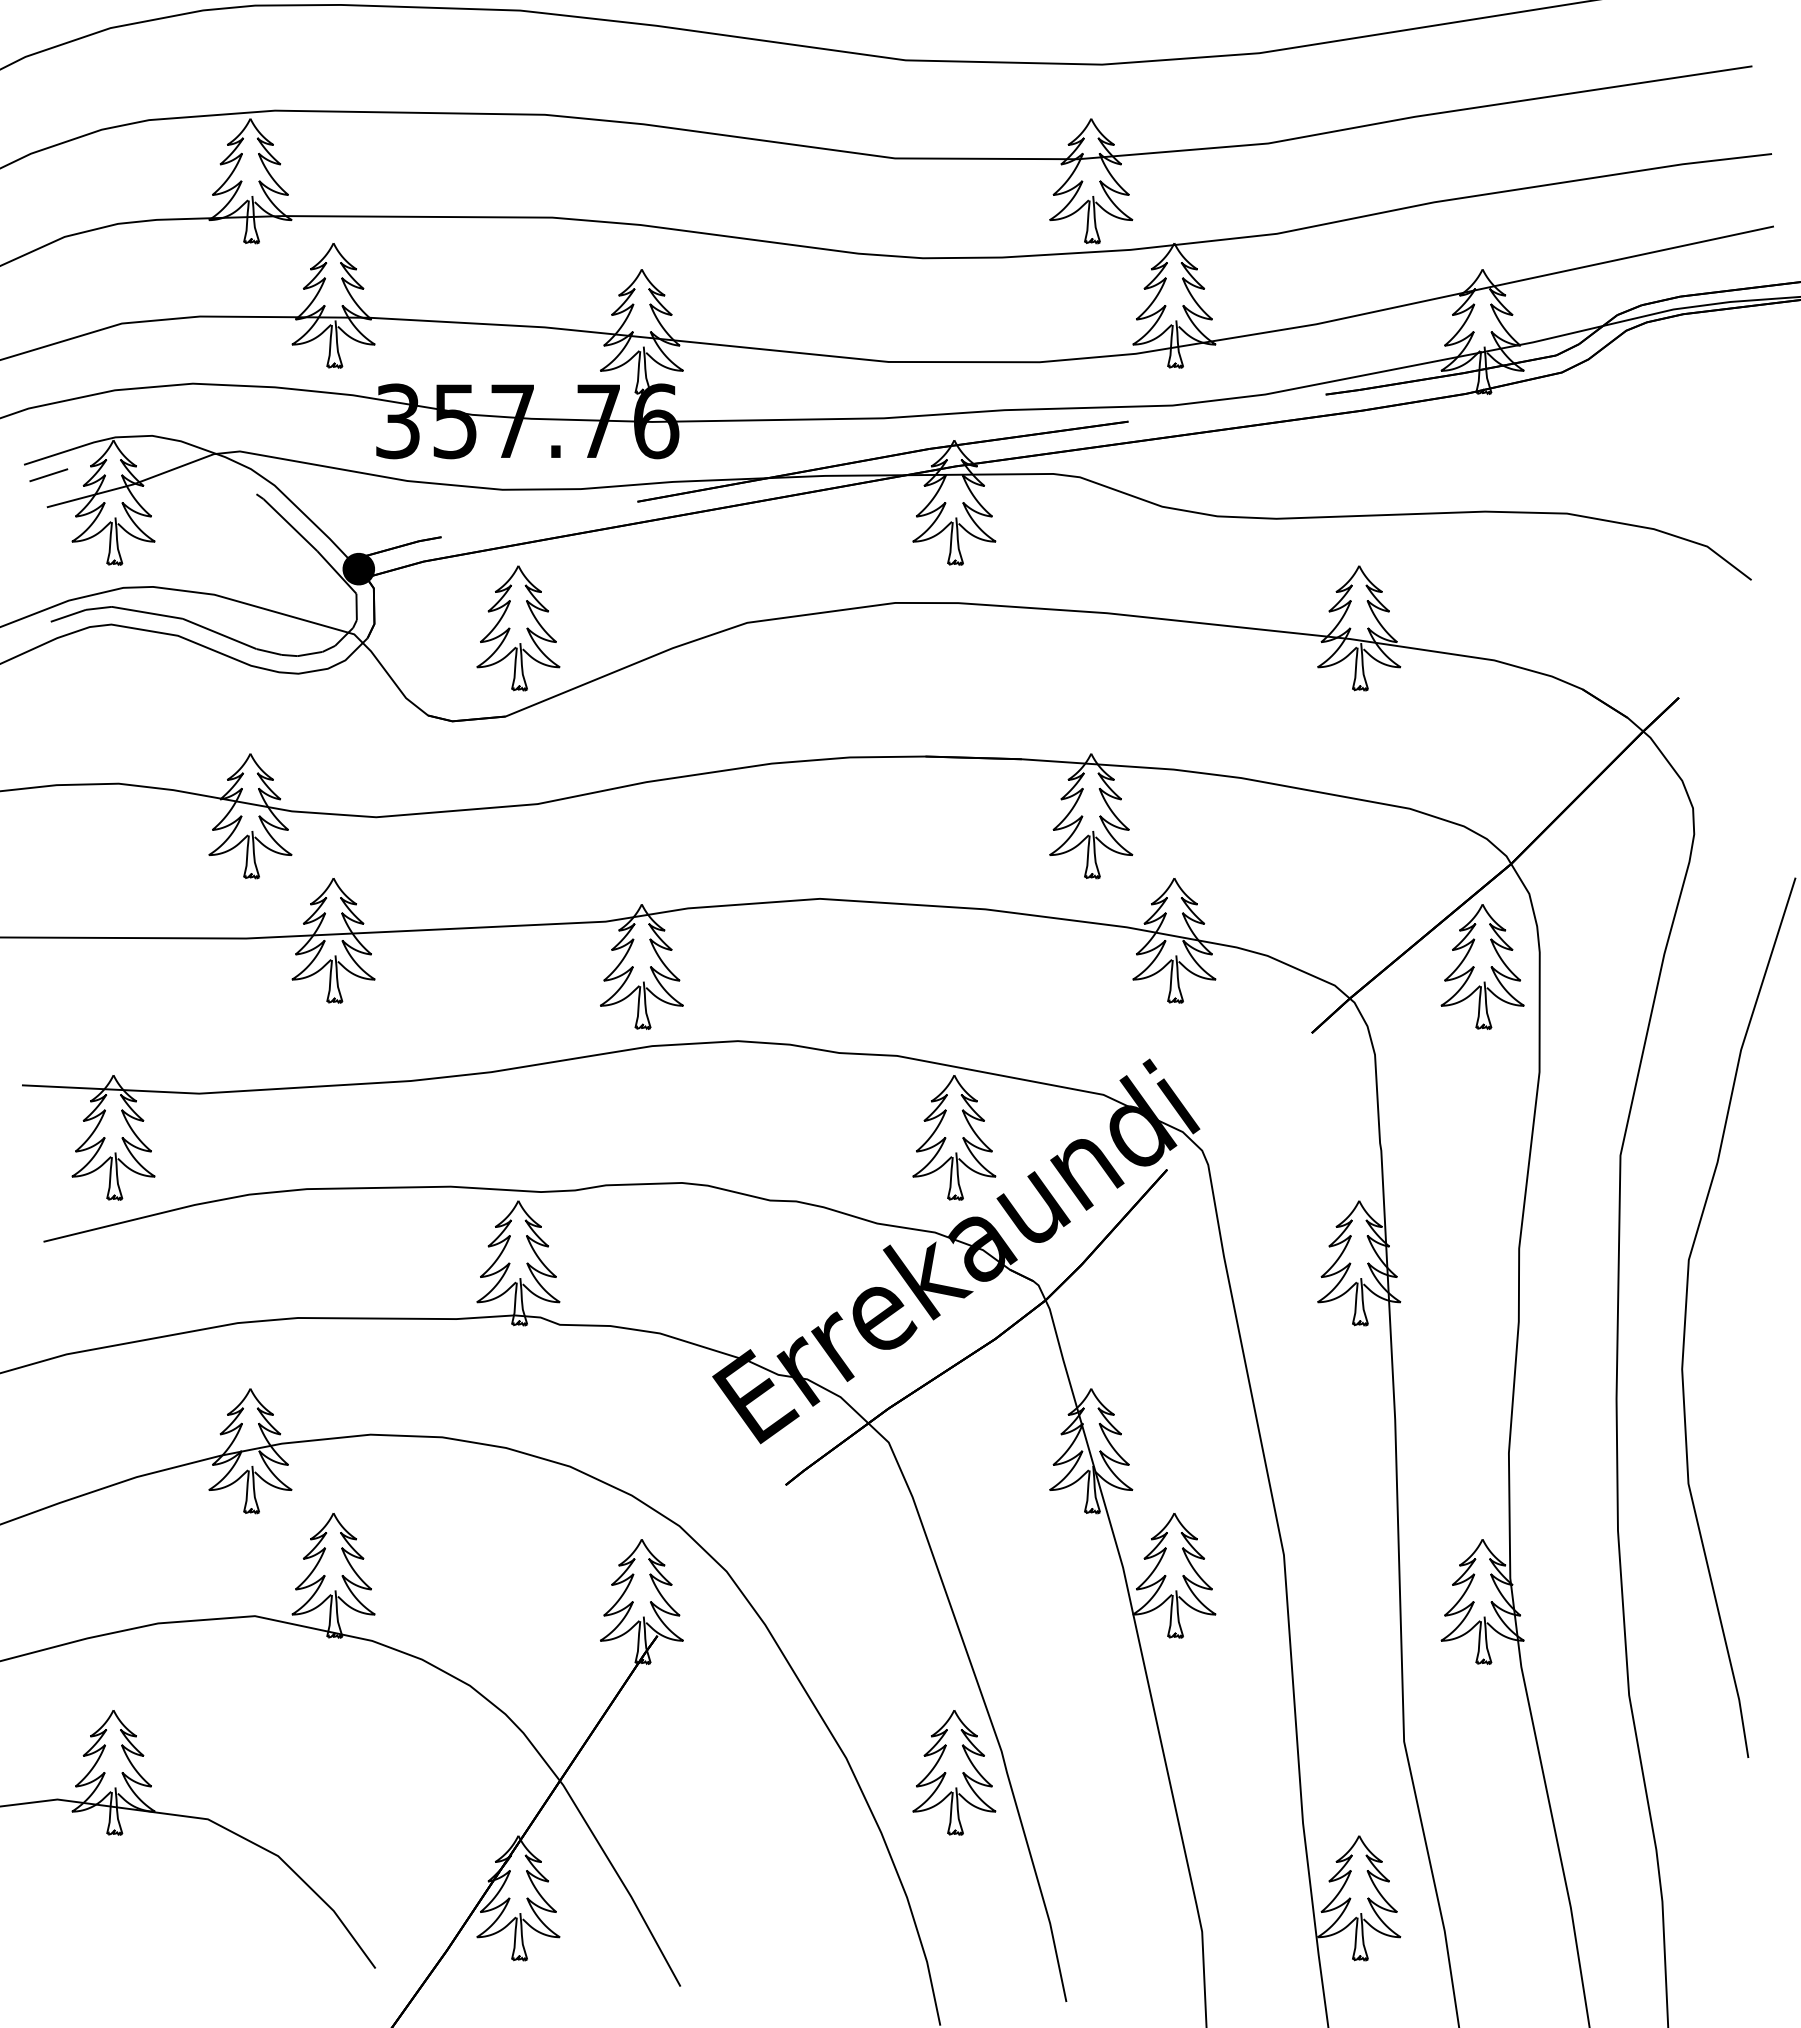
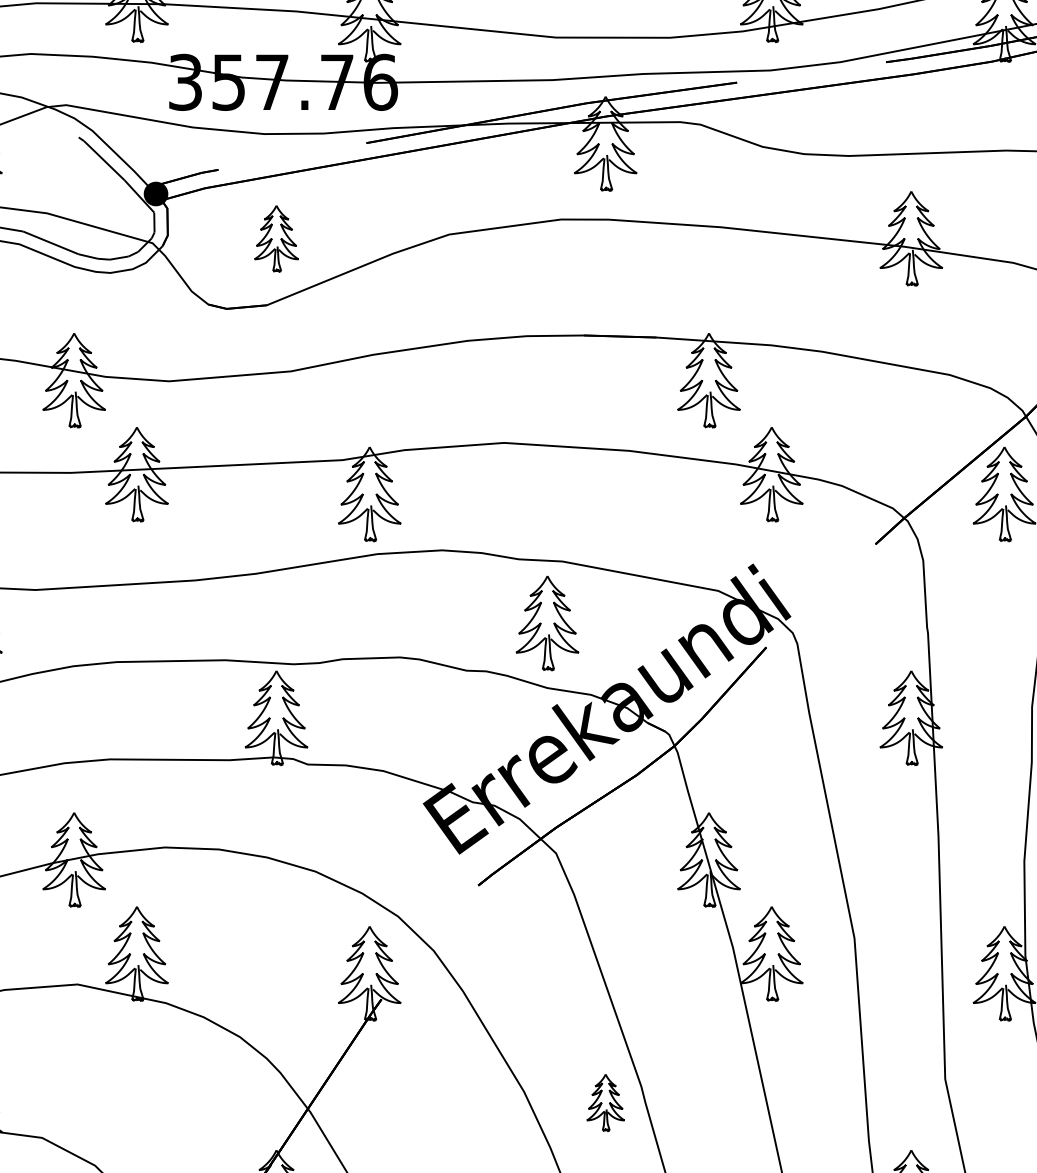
part: (518, 628) -> (276, 238), size x0.7
part: (954, 1137) -> (547, 623), moved
part: (954, 1772) -> (605, 1102), size x0.6

